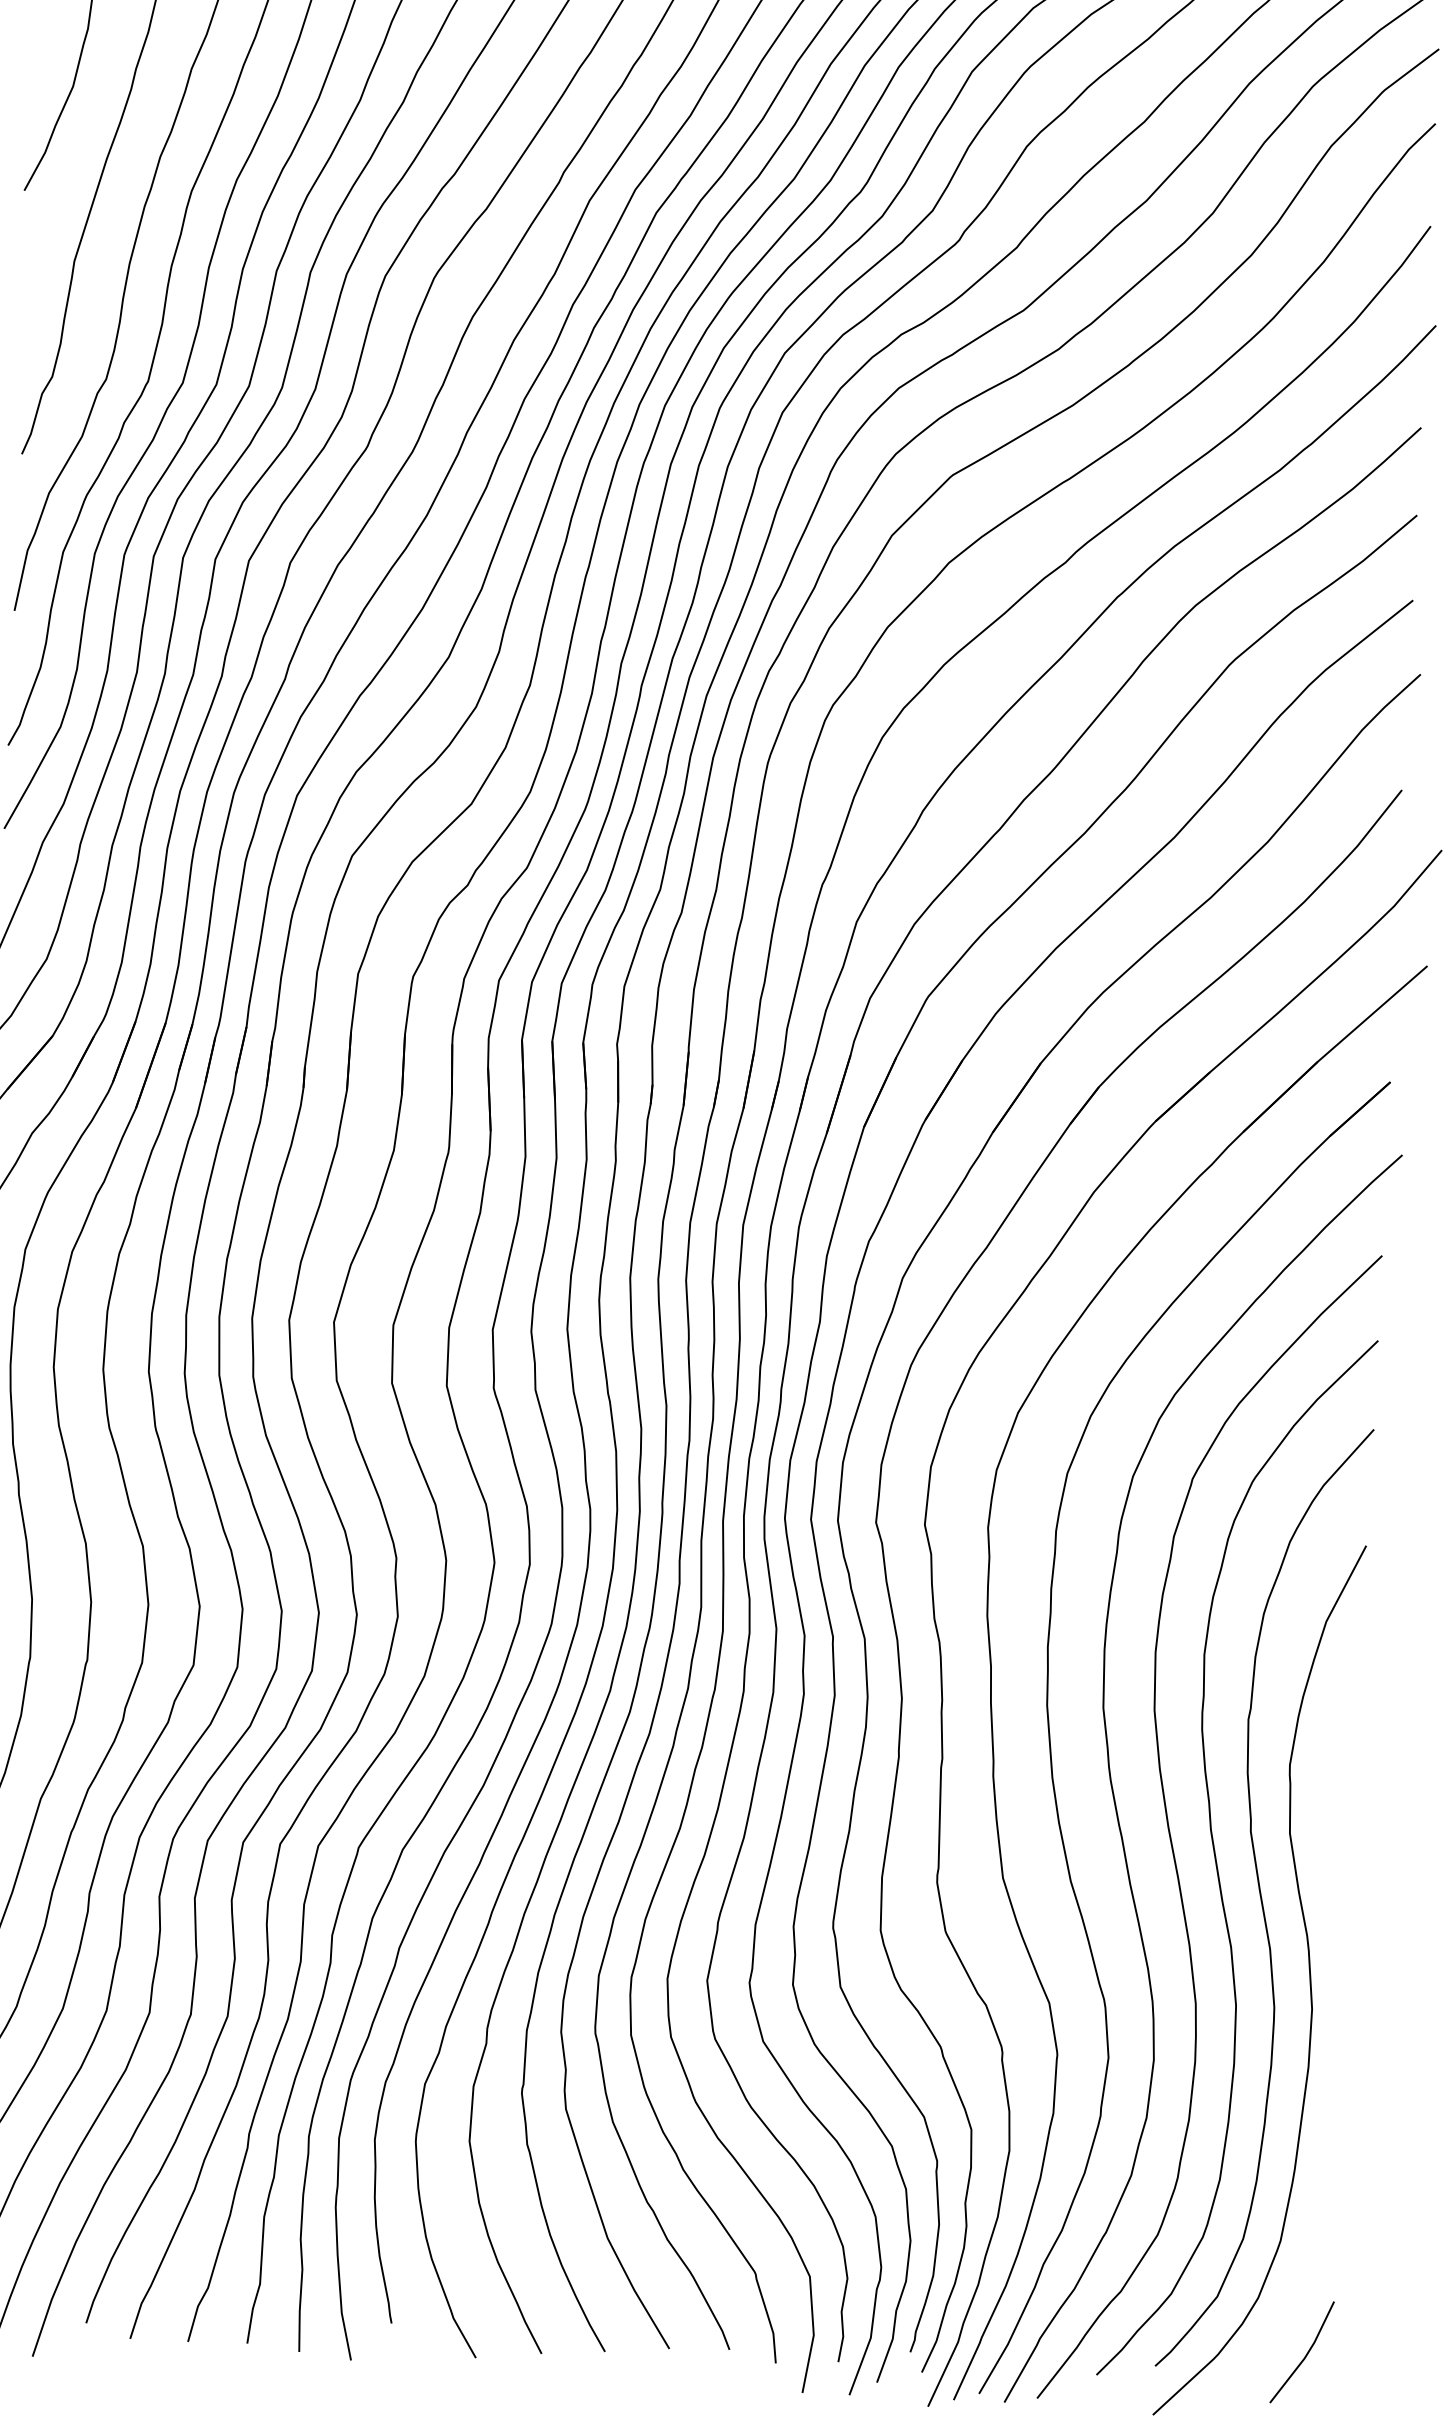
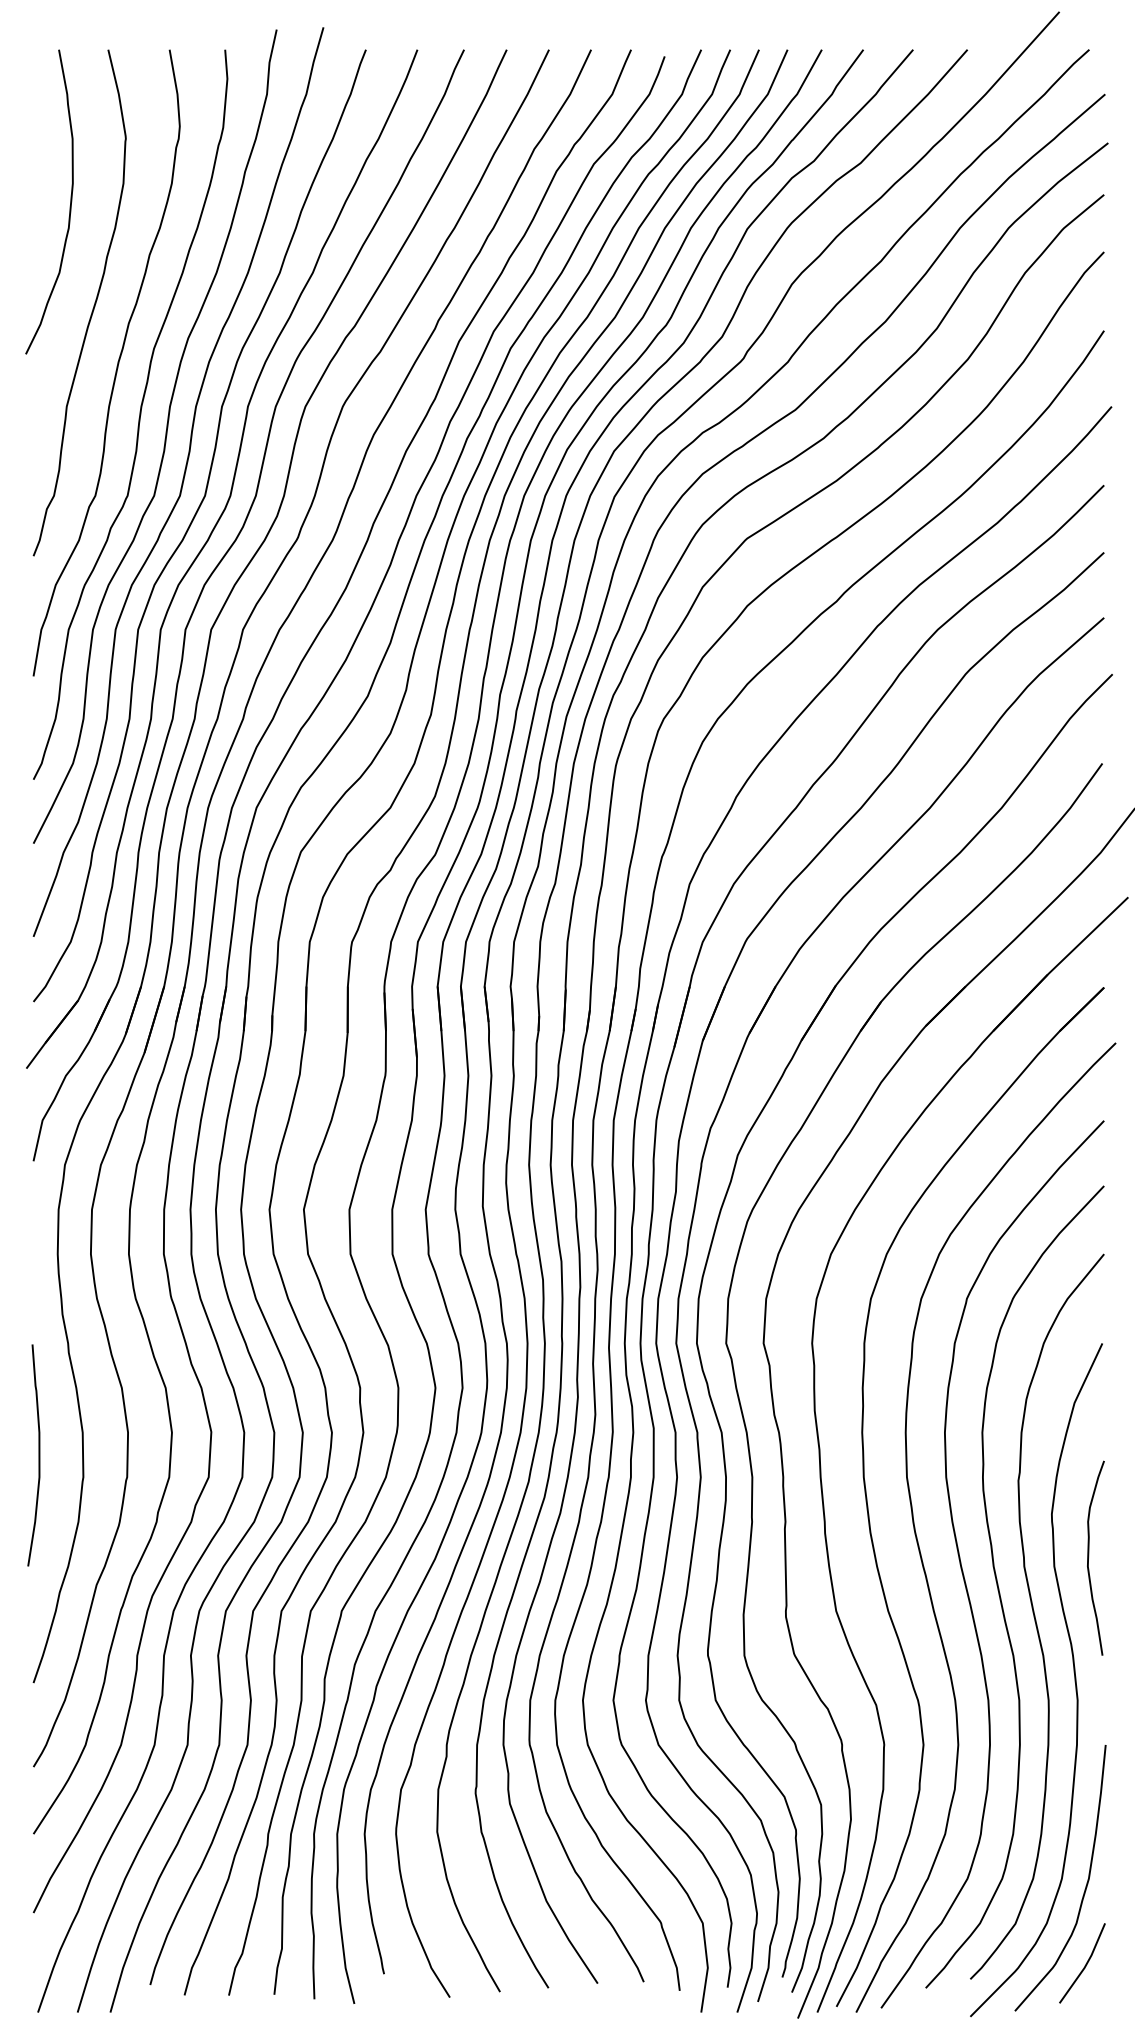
curve: (1336, 1823) -> (1089, 1557), added
curve: (1310, 2251) -> (1085, 1885), added

